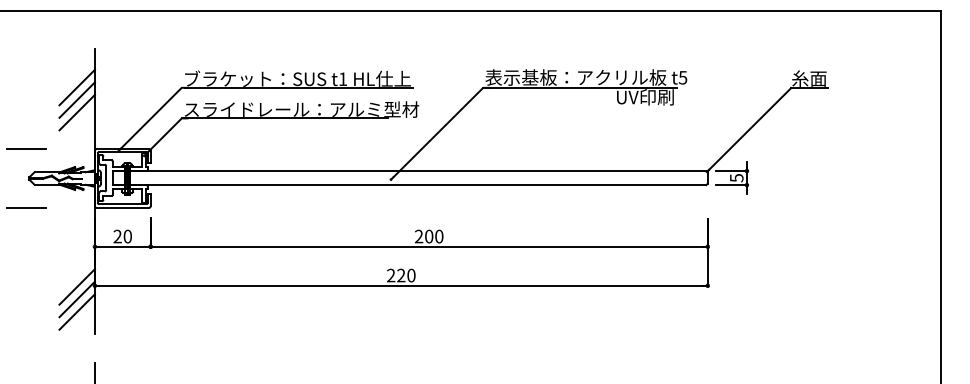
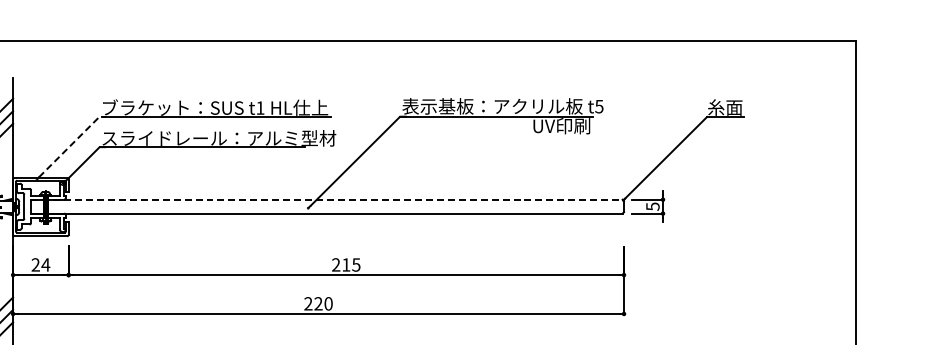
line: (154, 115) -> (72, 144), solid -> dashed
line: (409, 171) -> (326, 200), solid -> dashed
text: (127, 236) -> (45, 264), 20 -> 24
text: (434, 236) -> (351, 264), 200 -> 215

